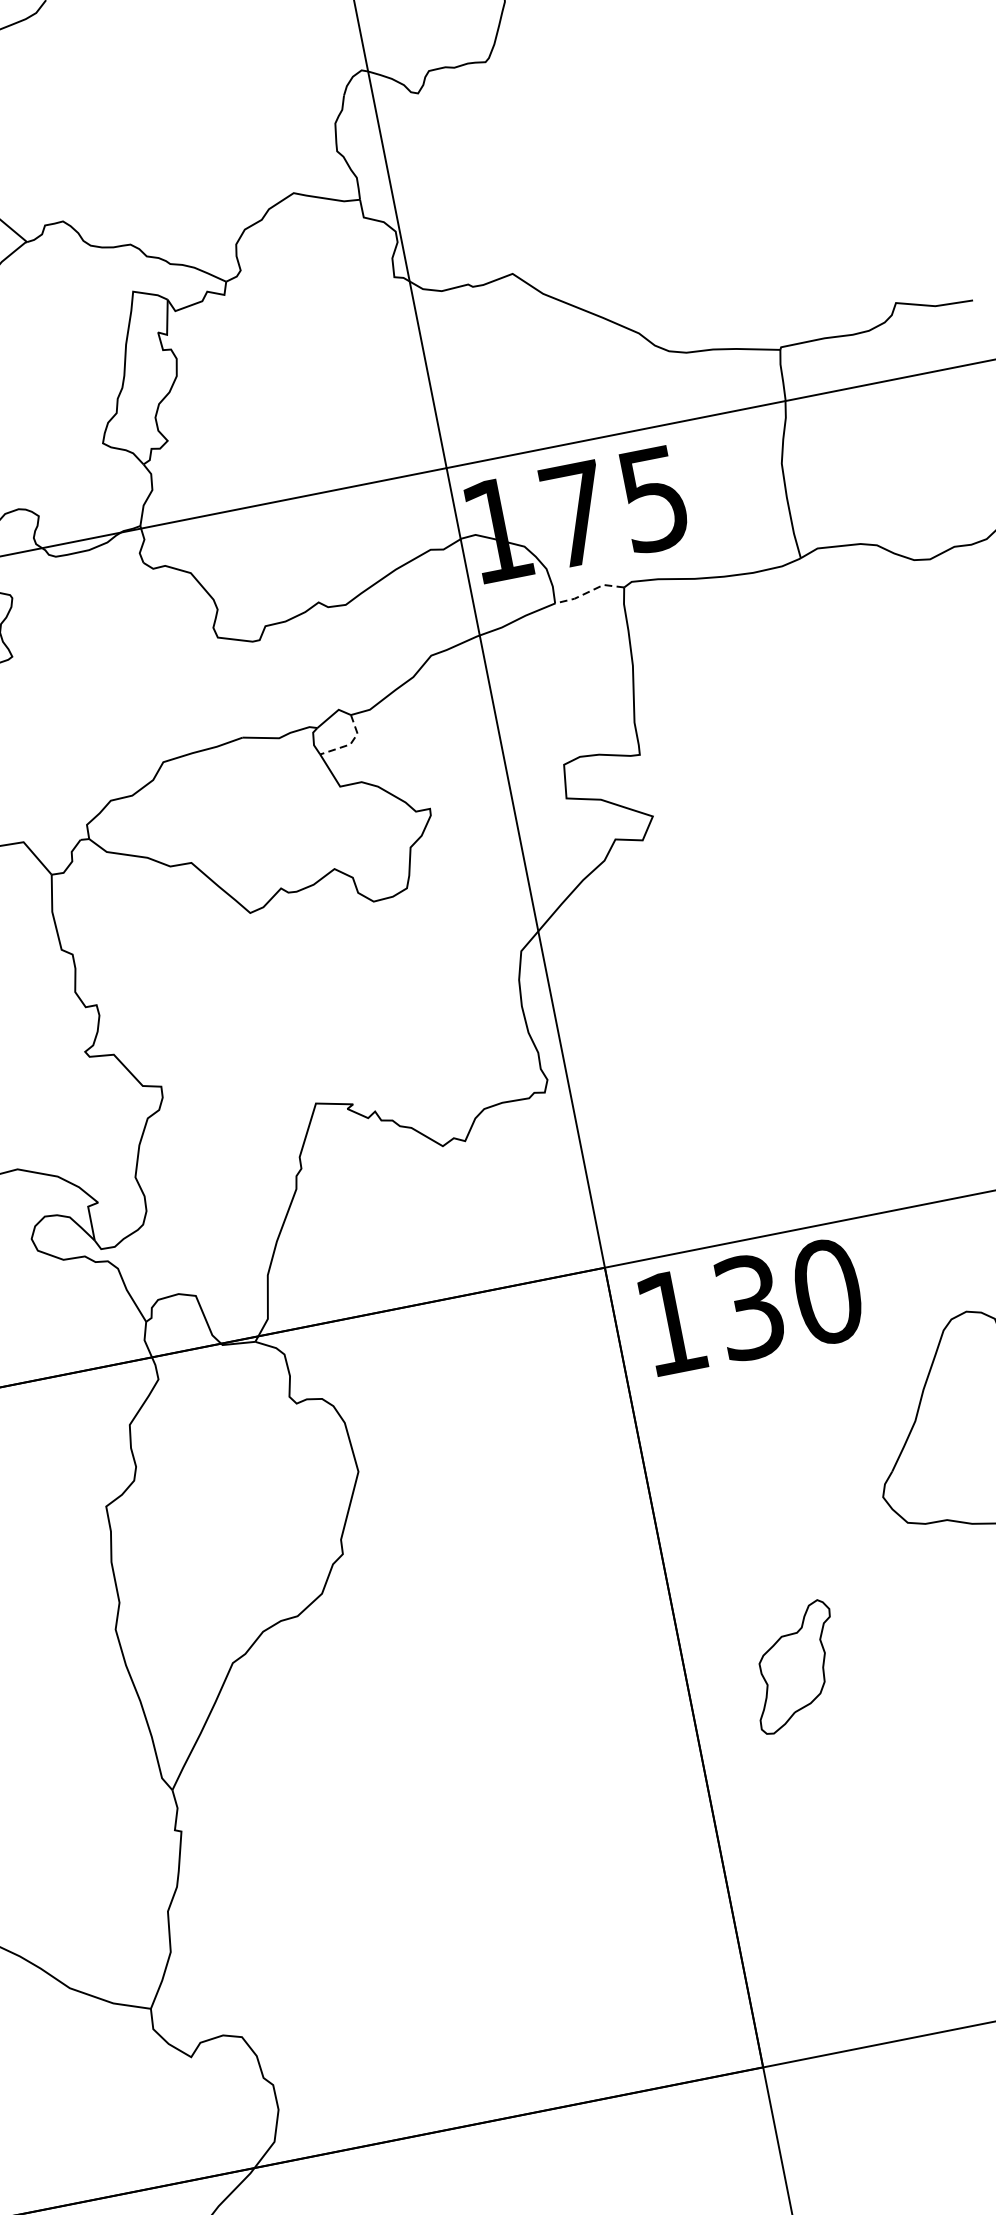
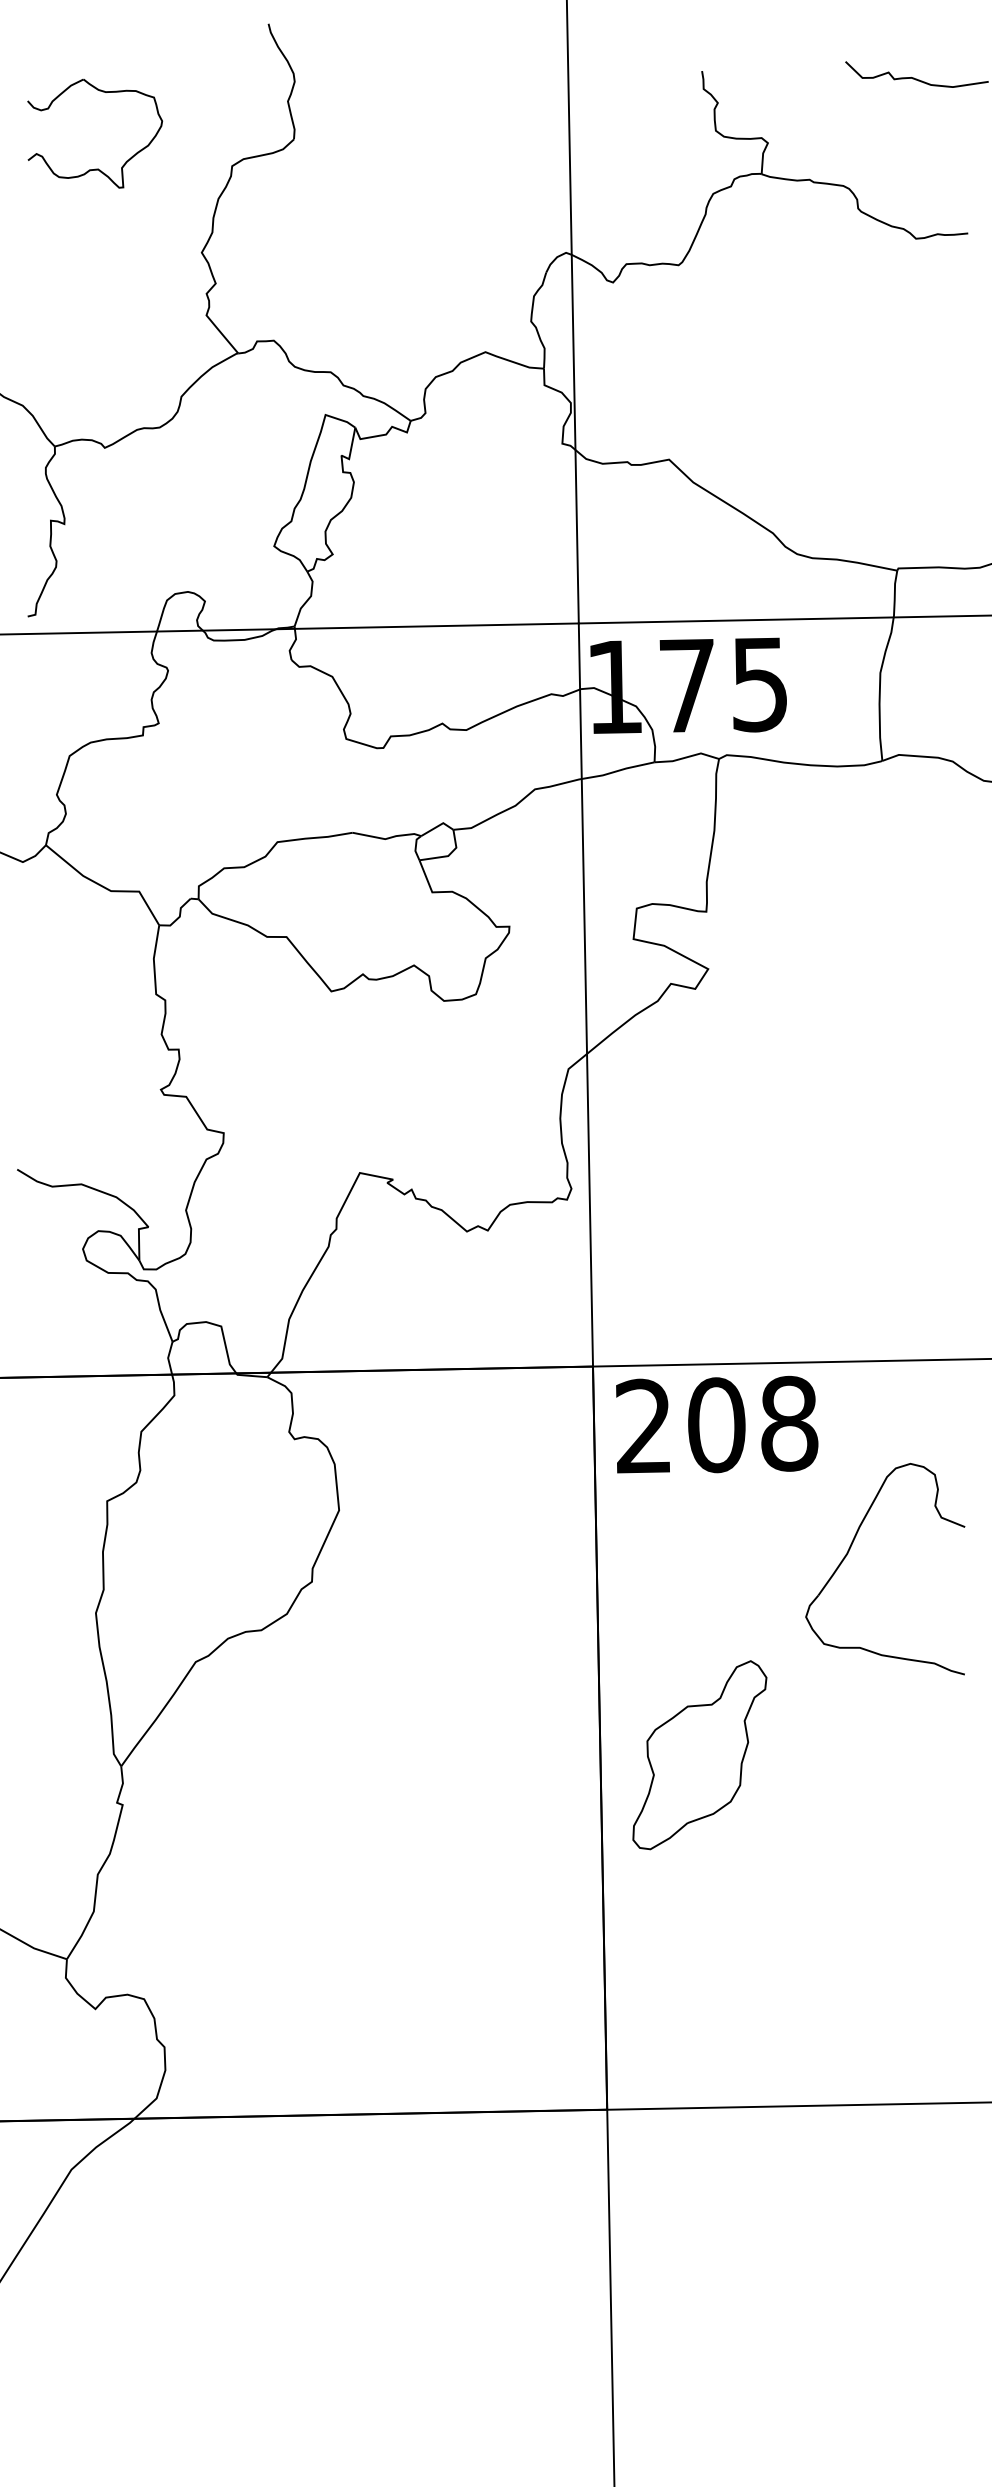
line: (588, 592) -> (686, 757), dashed -> solid
line: (350, 744) -> (448, 856), dashed -> solid
text: (750, 1306) -> (717, 1424), 130 -> 208
part: (794, 1667) -> (699, 1755), size x1.67

